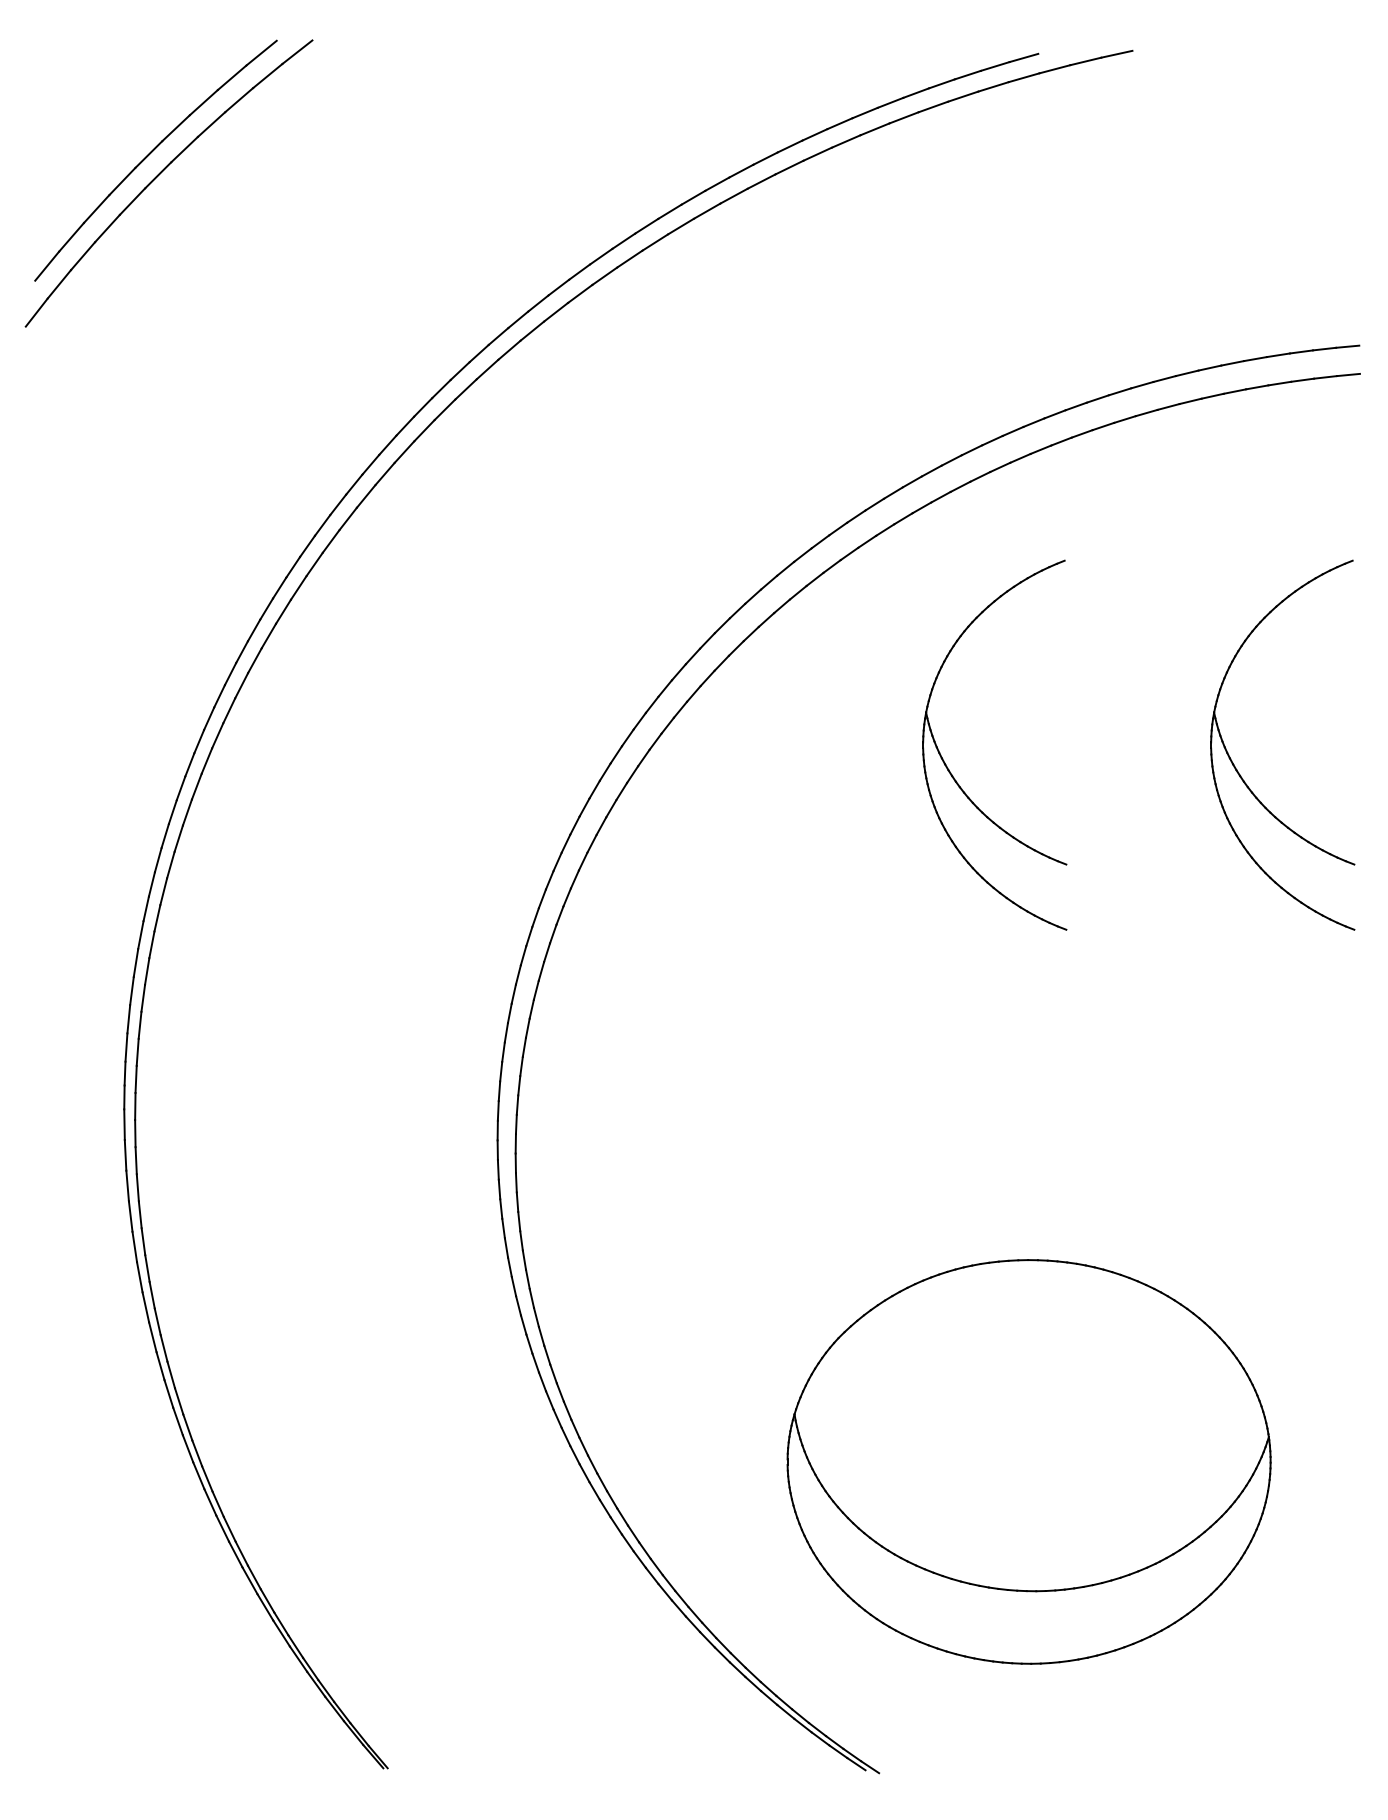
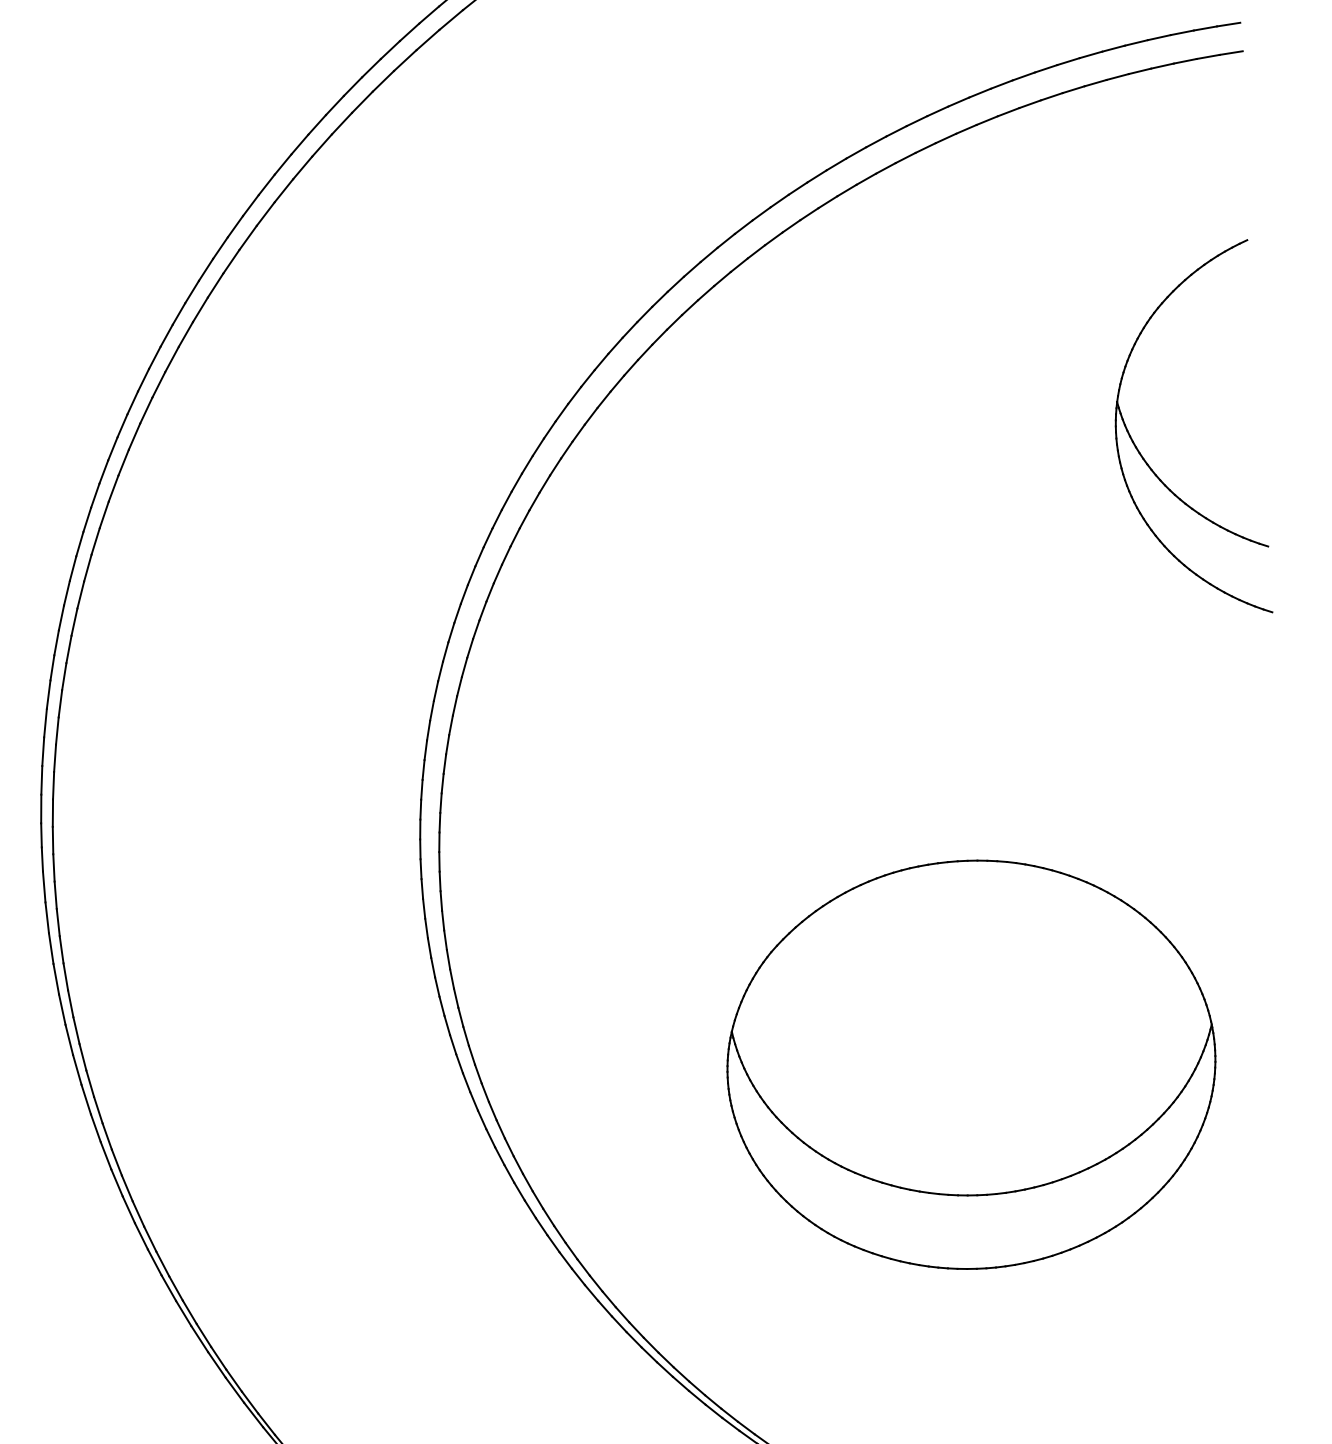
part: (949, 769) -> (853, 476), removed
part: (1028, 1461) -> (970, 1064), moved

